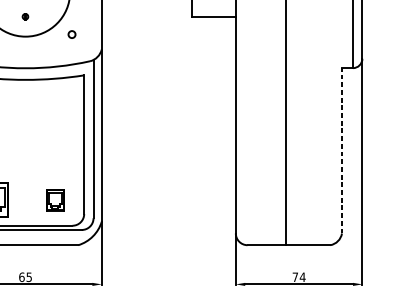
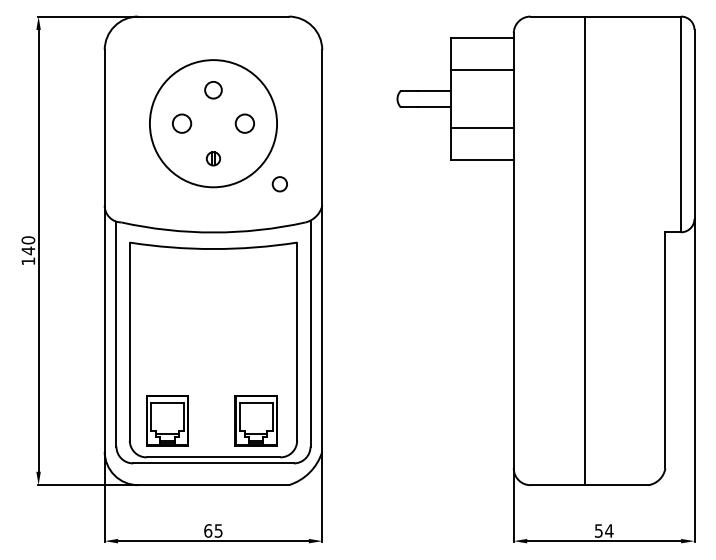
part: (24, 16) -> (212, 158), size x1.67
circle: (71, 34) -> (279, 184), size x1.43
line: (342, 150) -> (665, 349), dashed -> solid
part: (55, 199) -> (255, 420), size x1.67
text: (295, 276) -> (598, 530), 74 -> 54

